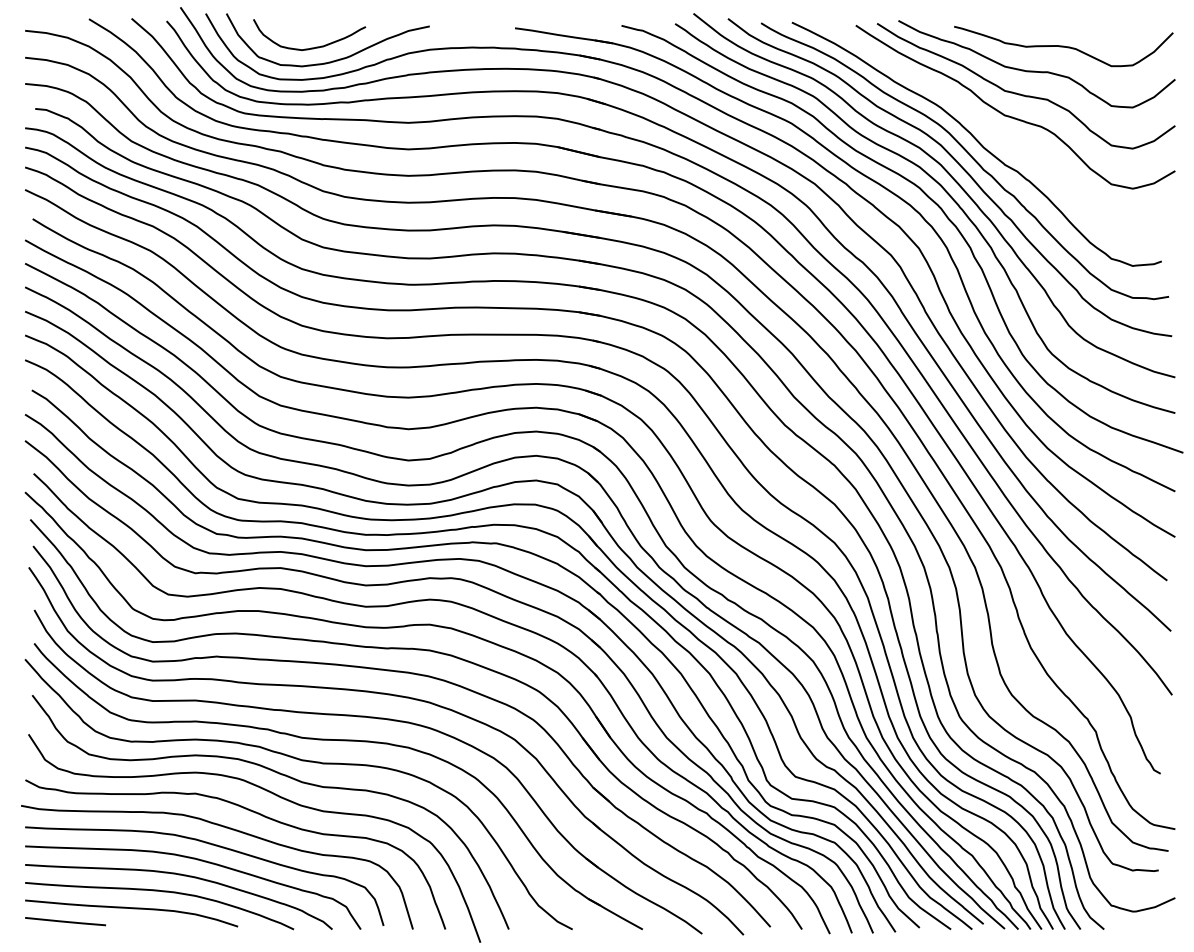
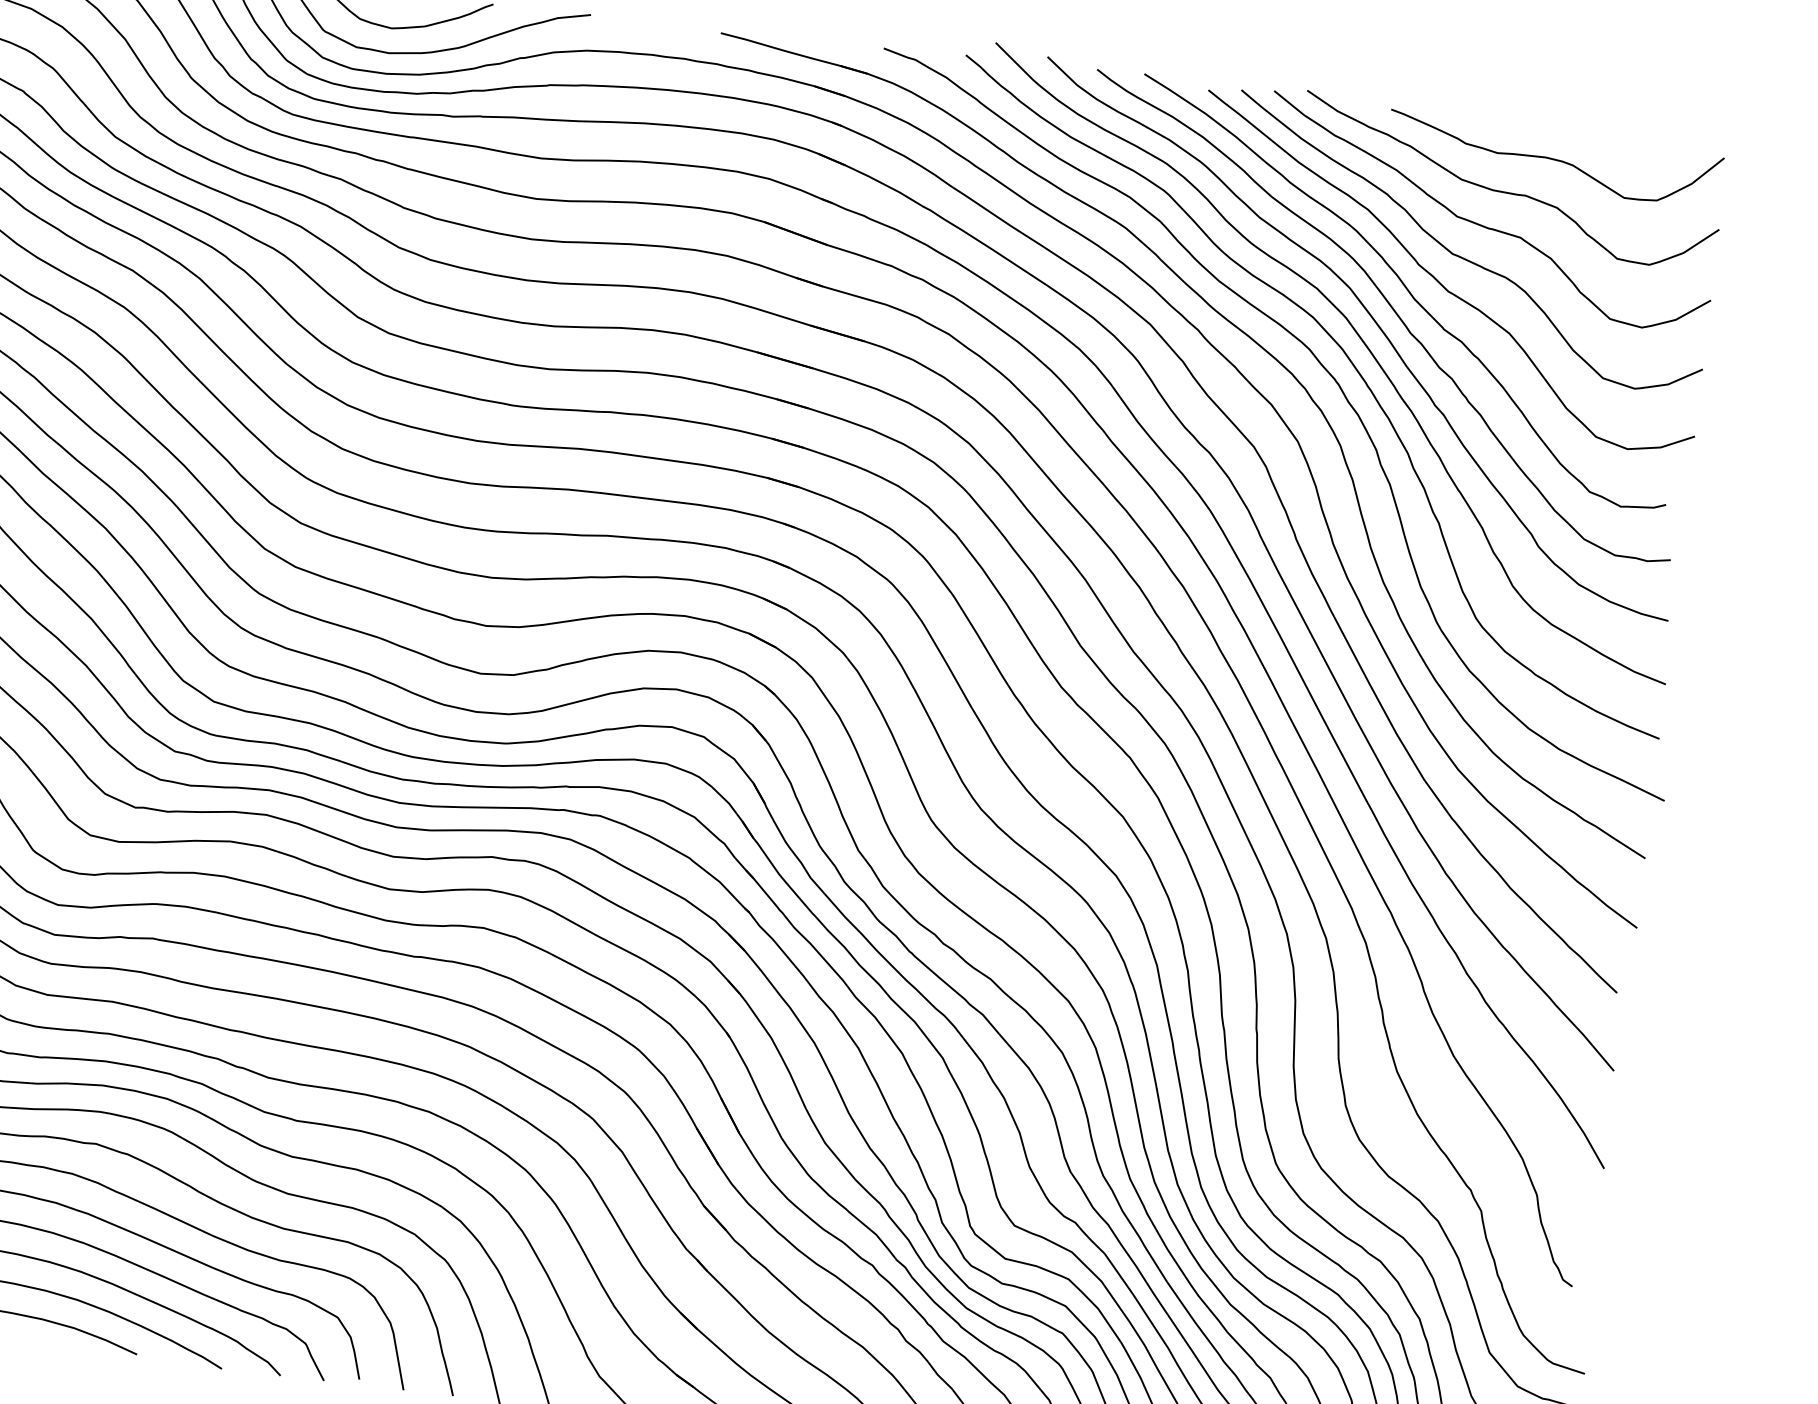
curve: (998, 133) -> (1439, 280), added

